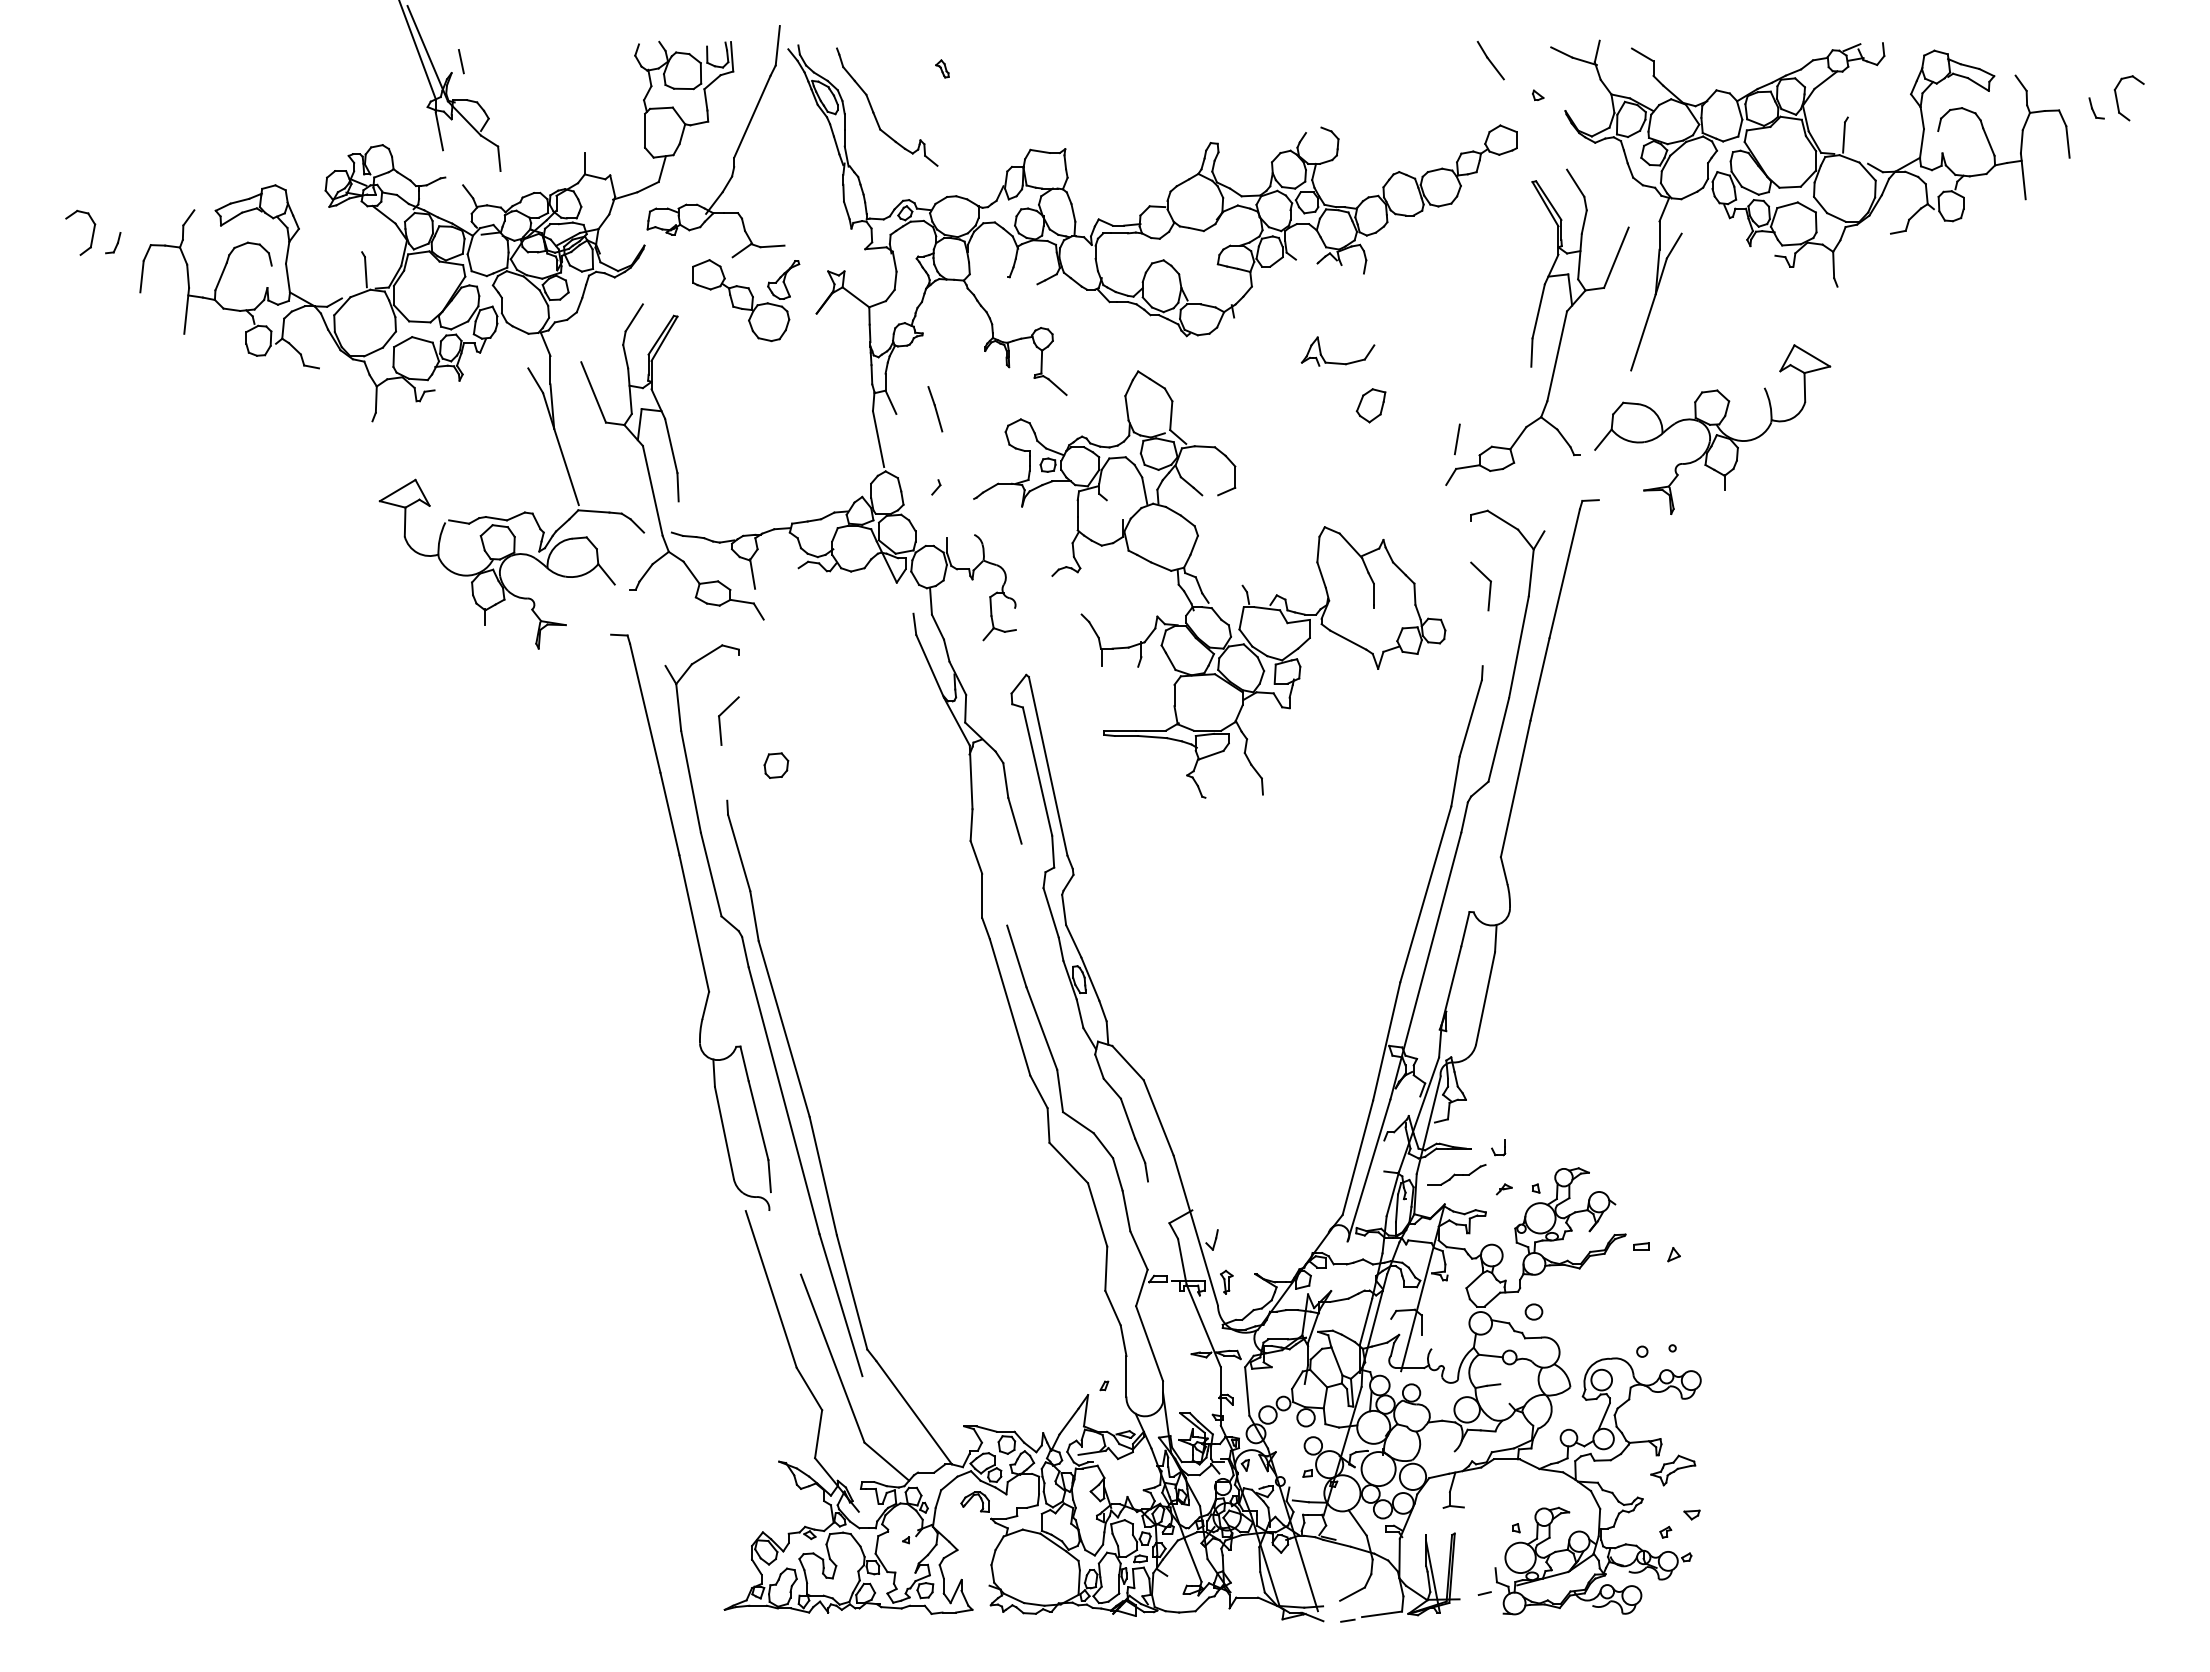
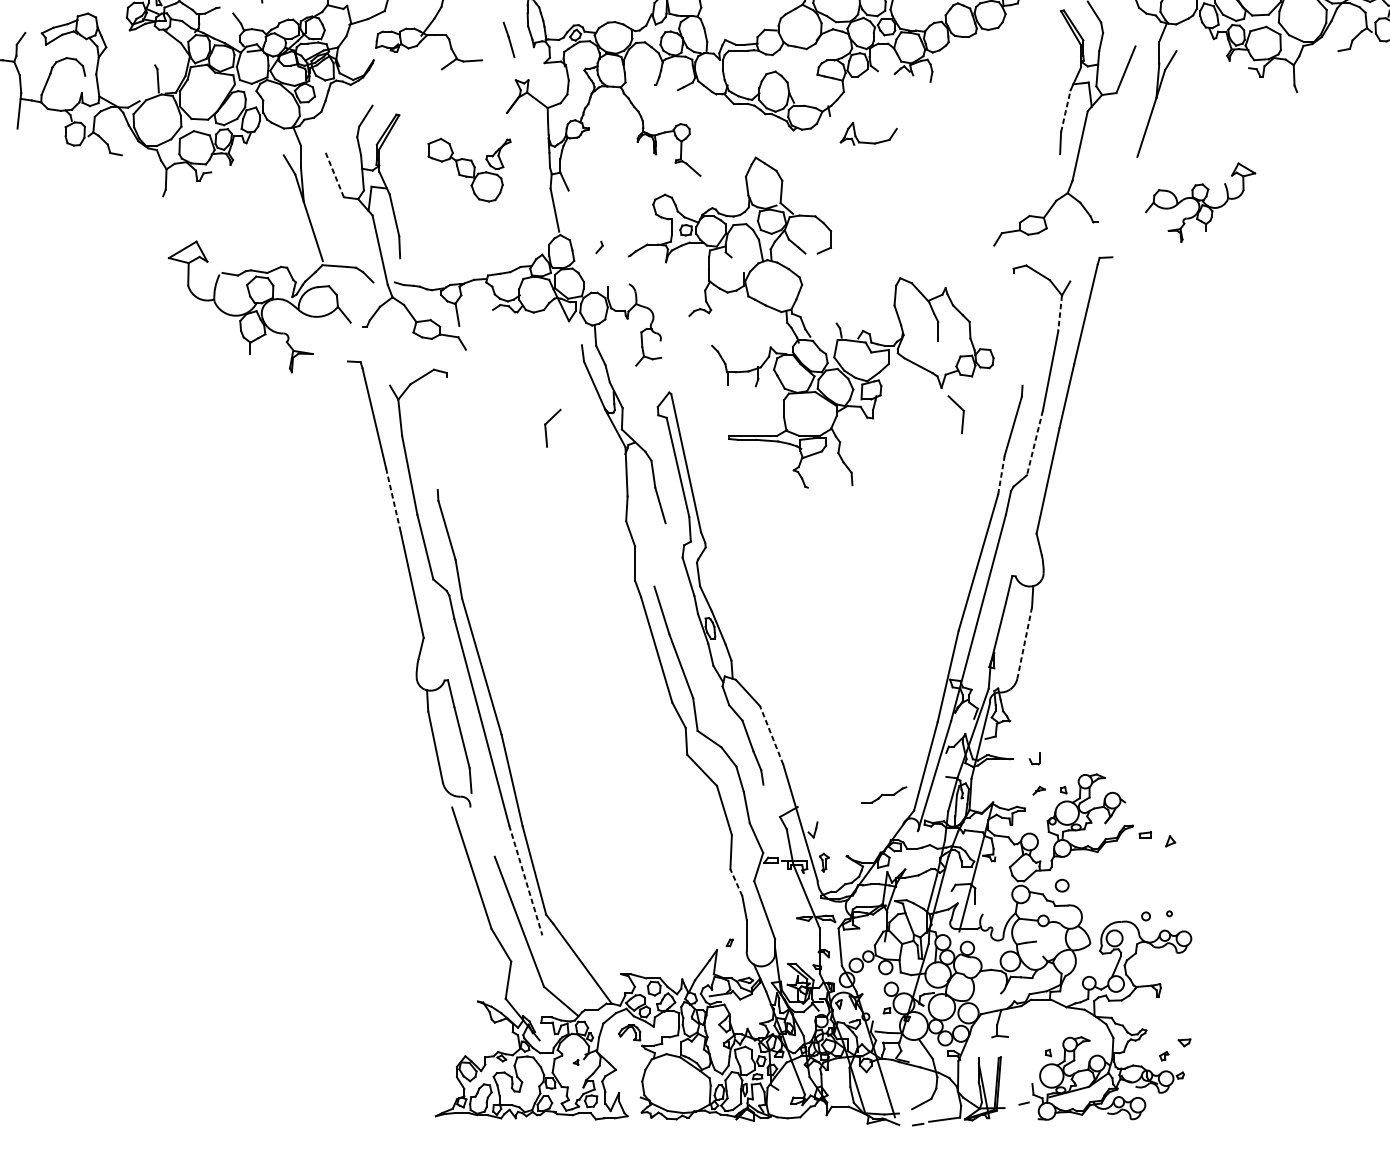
part: (746, 300) -> (469, 170), moved
line: (1538, 311) -> (1065, 111), solid -> dashed
part: (1337, 362) -> (868, 142), moved
line: (593, 392) -> (334, 173), solid -> dashed
part: (1370, 405) -> (935, 184), removed
line: (935, 409) -> (509, 40), moved
part: (1712, 429) -> (1200, 202), size x0.6
line: (1456, 439) -> (1002, 210), removed
line: (1531, 572) -> (1060, 313), solid -> dashed
part: (1489, 586) -> (962, 414), moved
part: (720, 720) -> (546, 427), moved
line: (1498, 740) -> (1034, 443), solid -> dashed
part: (776, 765) -> (475, 462), removed
line: (1455, 781) -> (1001, 475), solid -> dashed
line: (670, 814) -> (393, 500), solid -> dashed
line: (1485, 998) -> (1024, 643), solid -> dashed
line: (1158, 1118) -> (771, 735), solid -> dashed
part: (1456, 1174) -> (883, 794), moved
line: (841, 1305) -> (526, 880), solid -> dashed
line: (1113, 1308) -> (736, 882), solid -> dashed
part: (1673, 1470) -> (1170, 1008), removed

